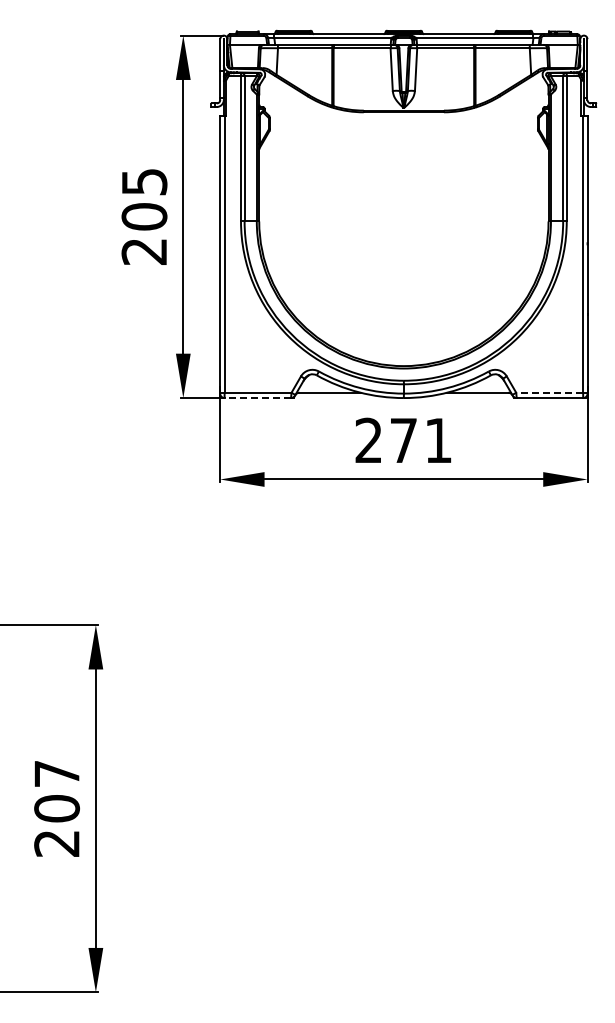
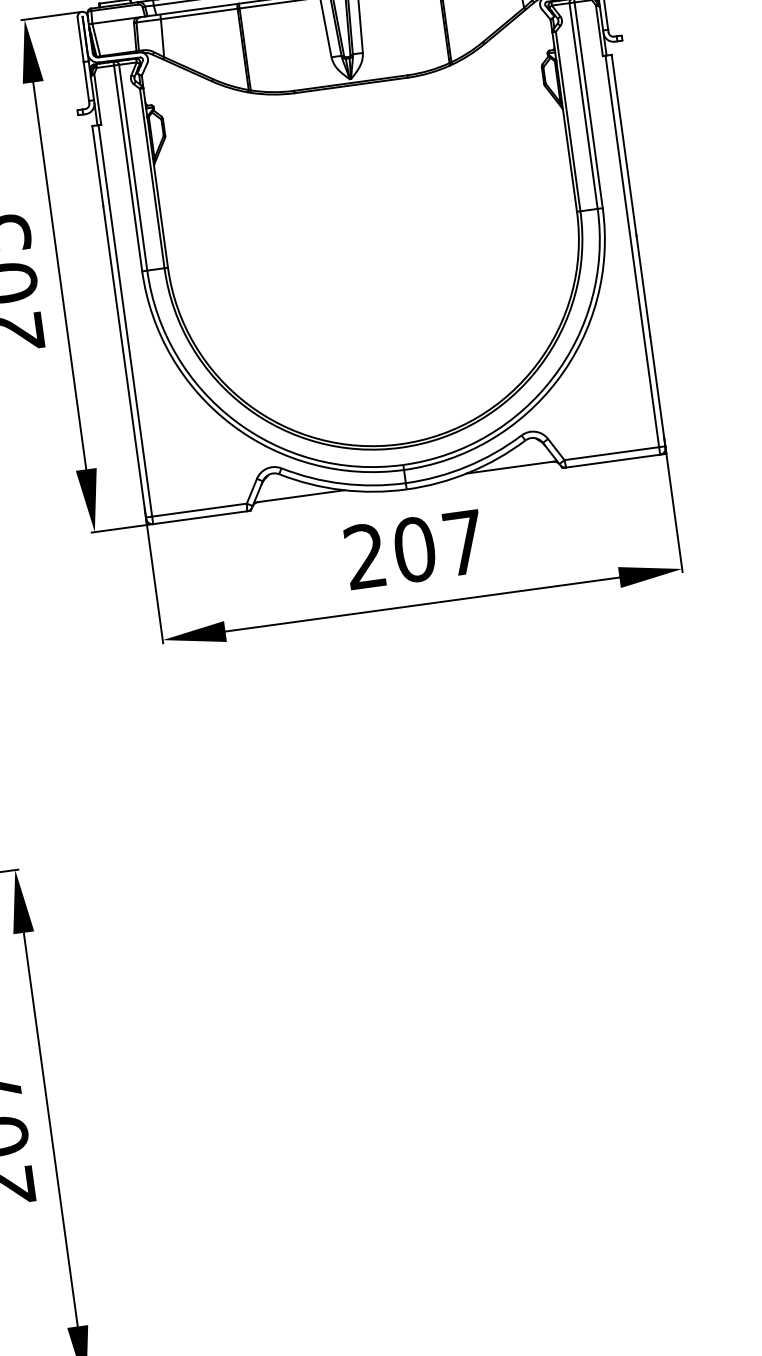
line: (549, 392) -> (611, 453), dashed -> solid
line: (257, 398) -> (199, 518), dashed -> solid
text: (420, 440) -> (438, 546), 271 -> 207

